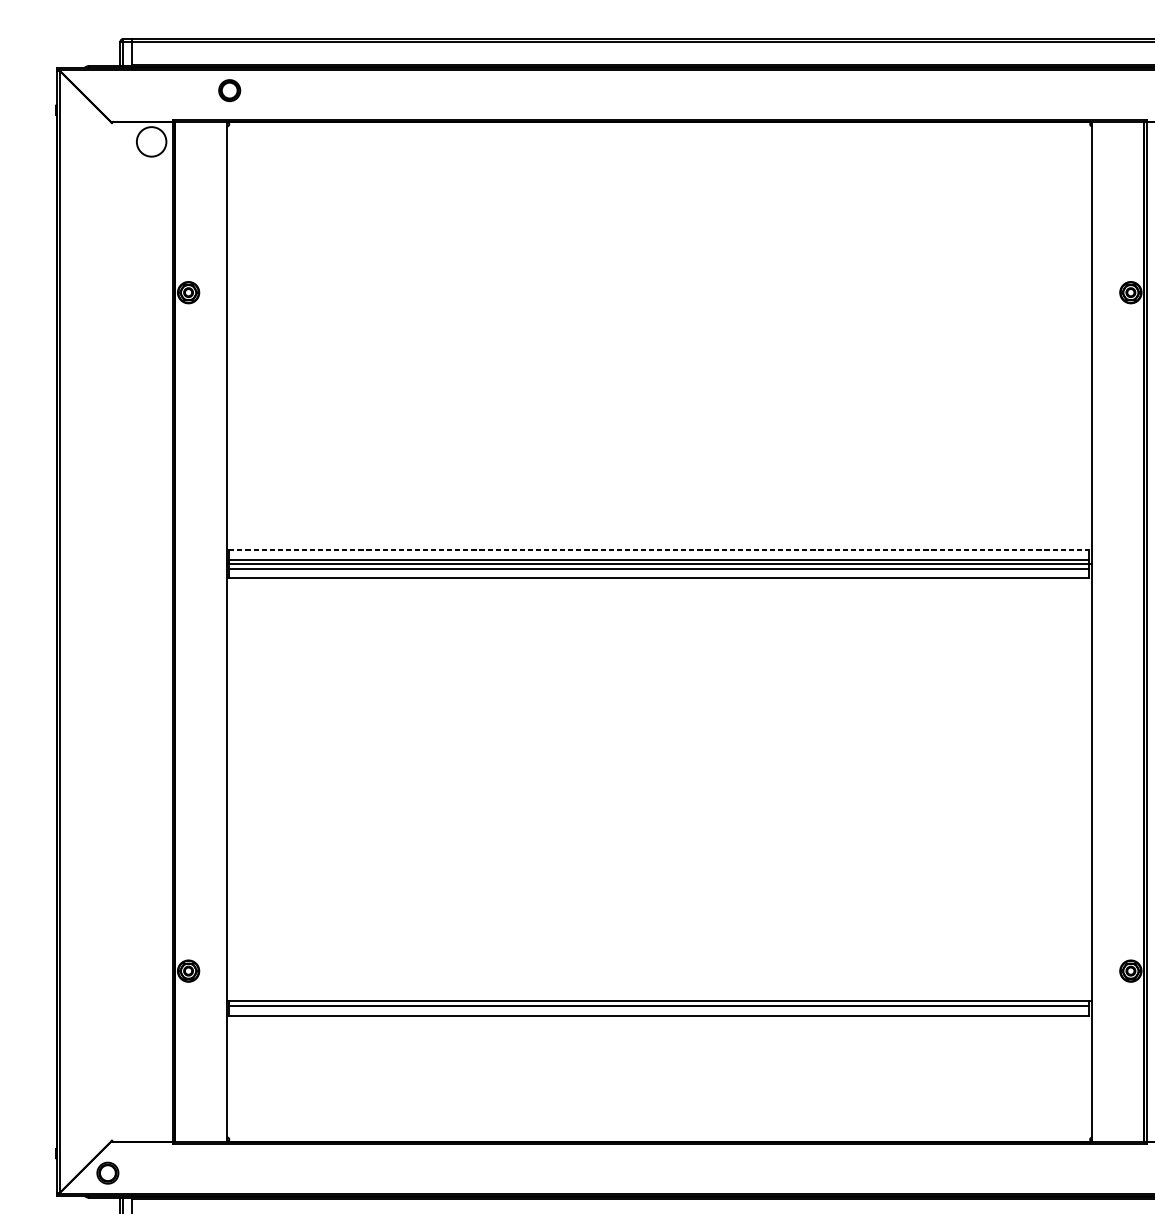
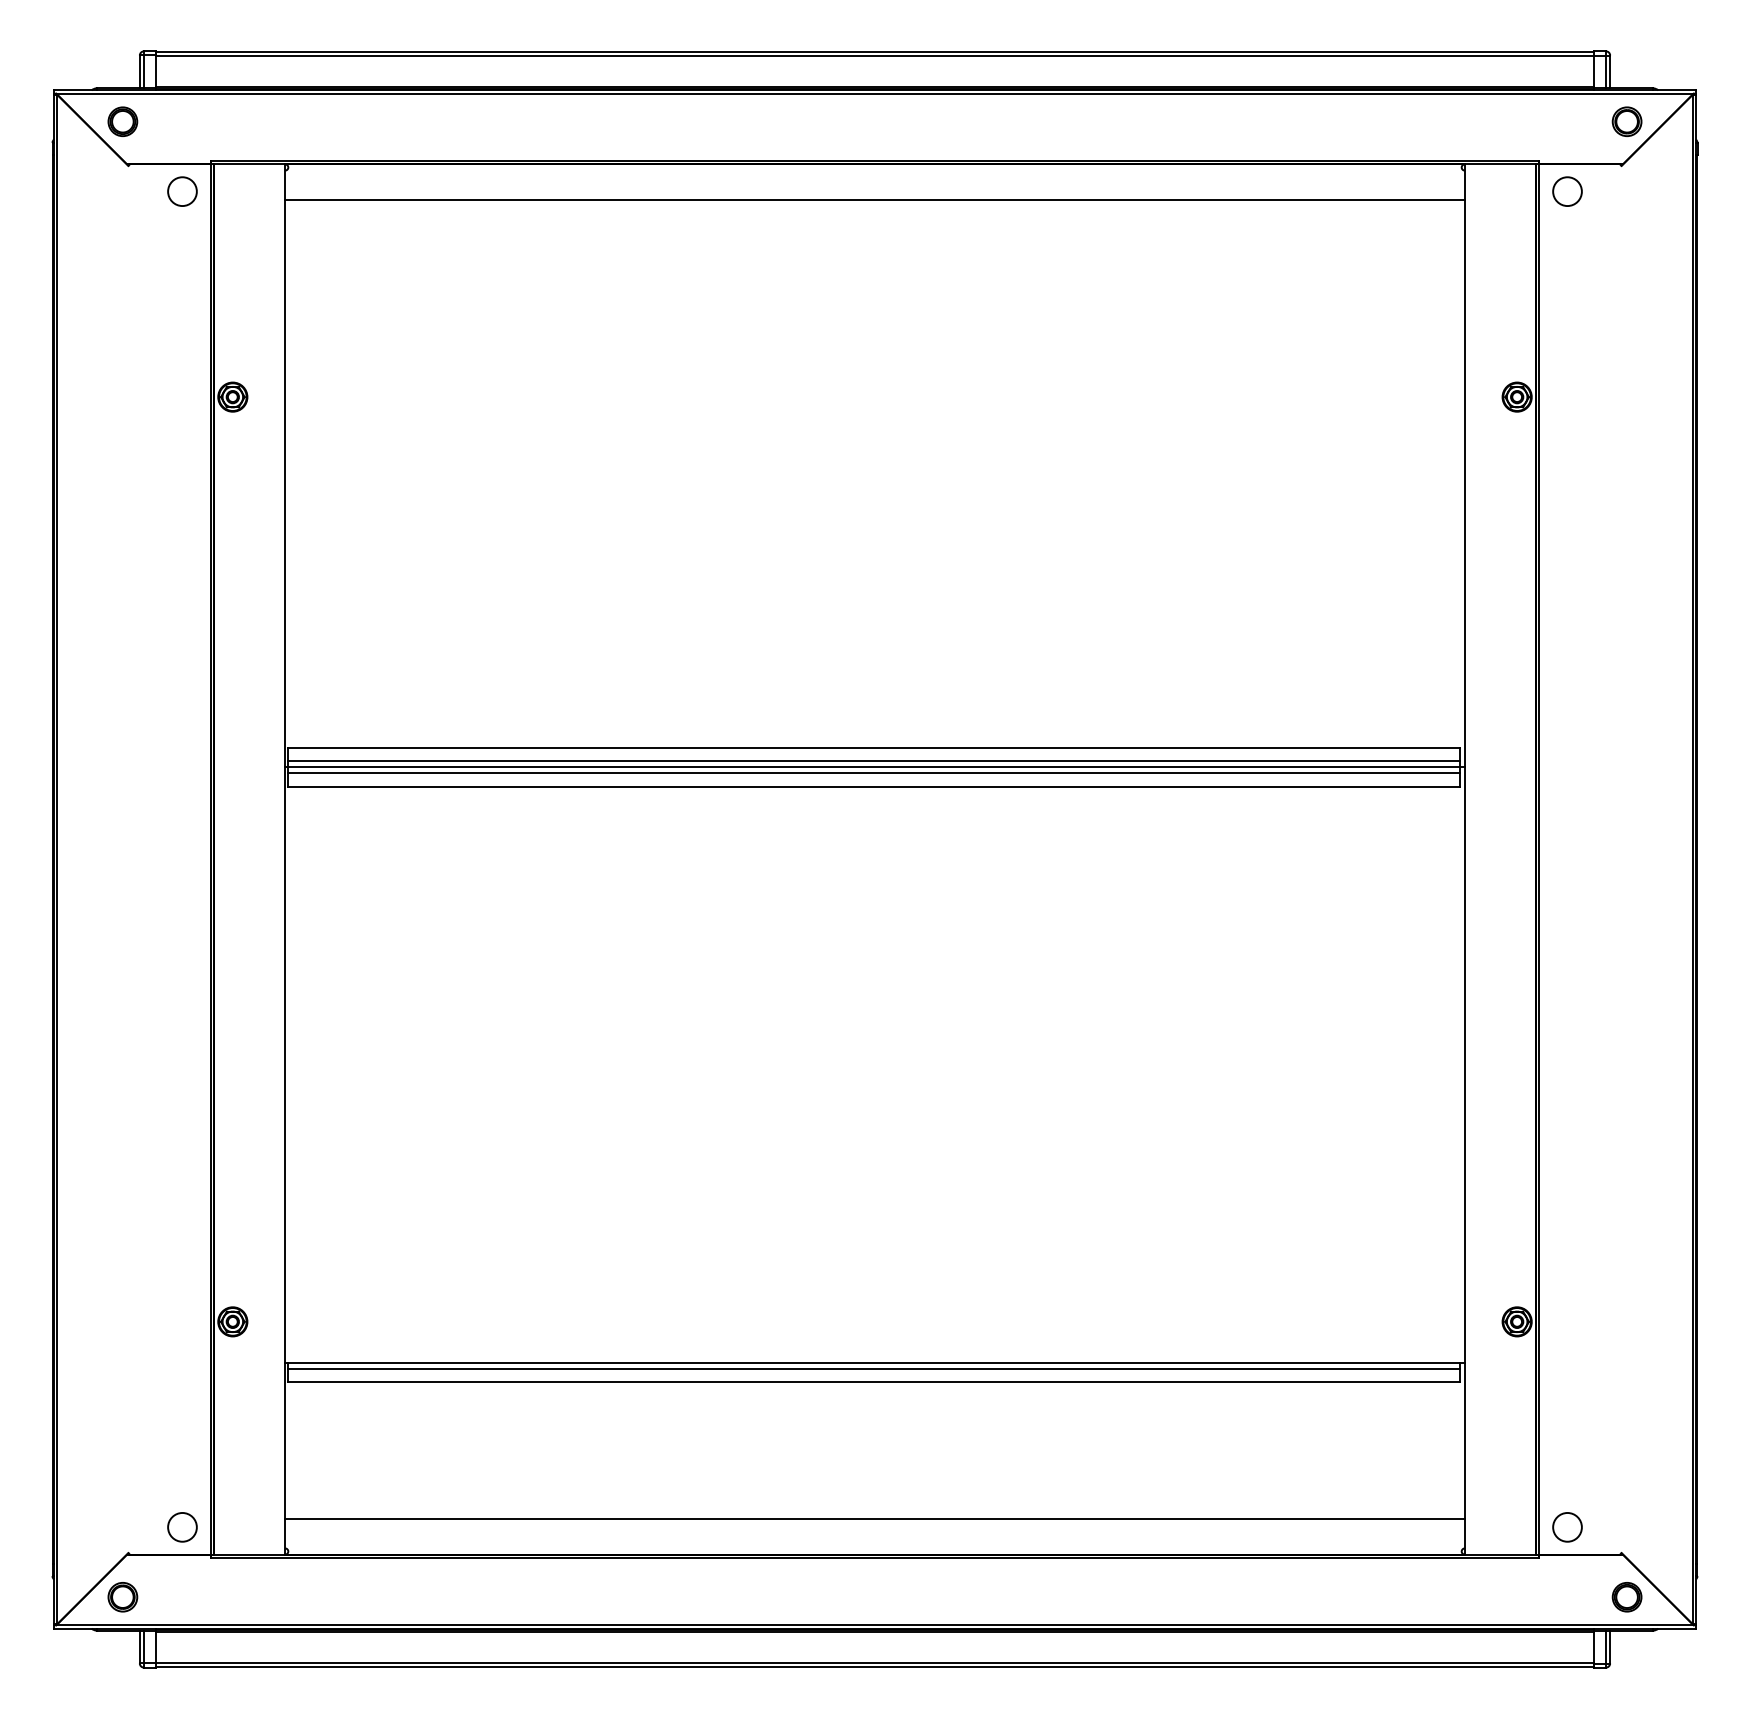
part: (229, 90) -> (122, 121), moved
circle: (151, 141) -> (182, 191), size x0.71
line: (659, 148) -> (874, 200), added
line: (658, 549) -> (873, 747), dashed -> solid
line: (659, 1115) -> (874, 1518), added
circle: (151, 1122) -> (182, 1527), added

